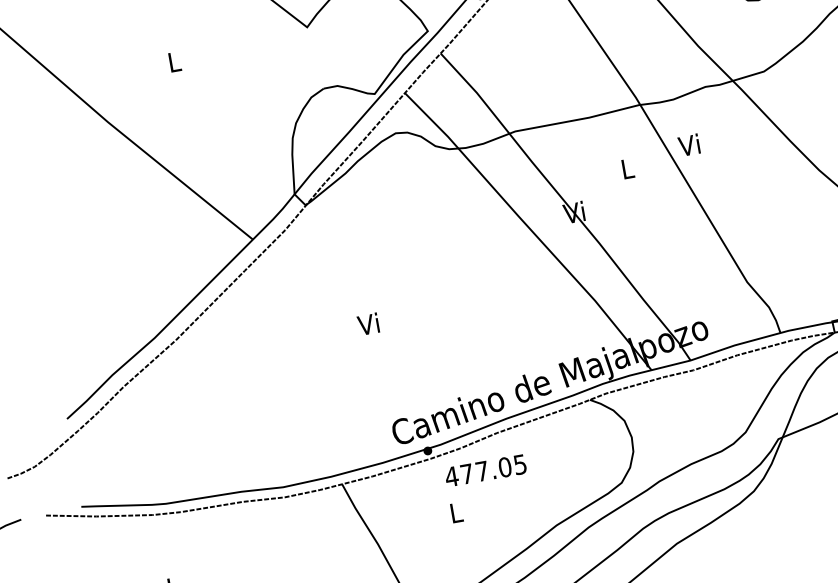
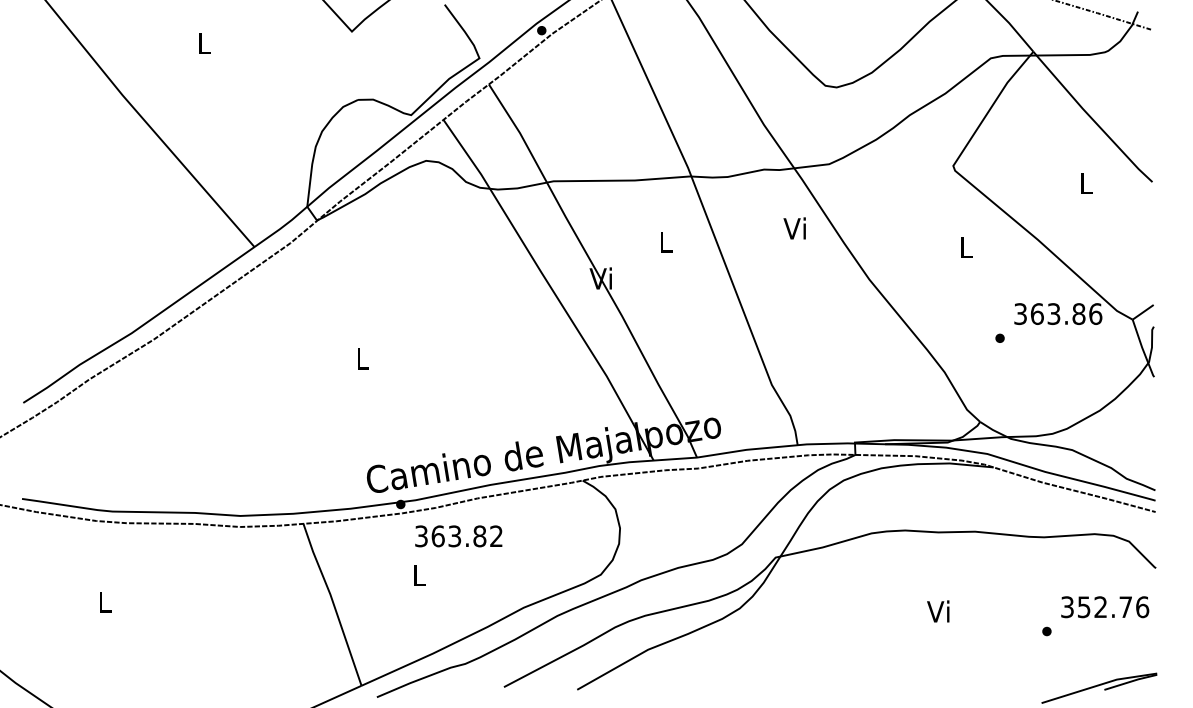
text: (688, 145) -> (794, 228), moved
text: (368, 324) -> (361, 358), Vi -> L
text: (485, 470) -> (458, 536), 477.05 -> 363.82

